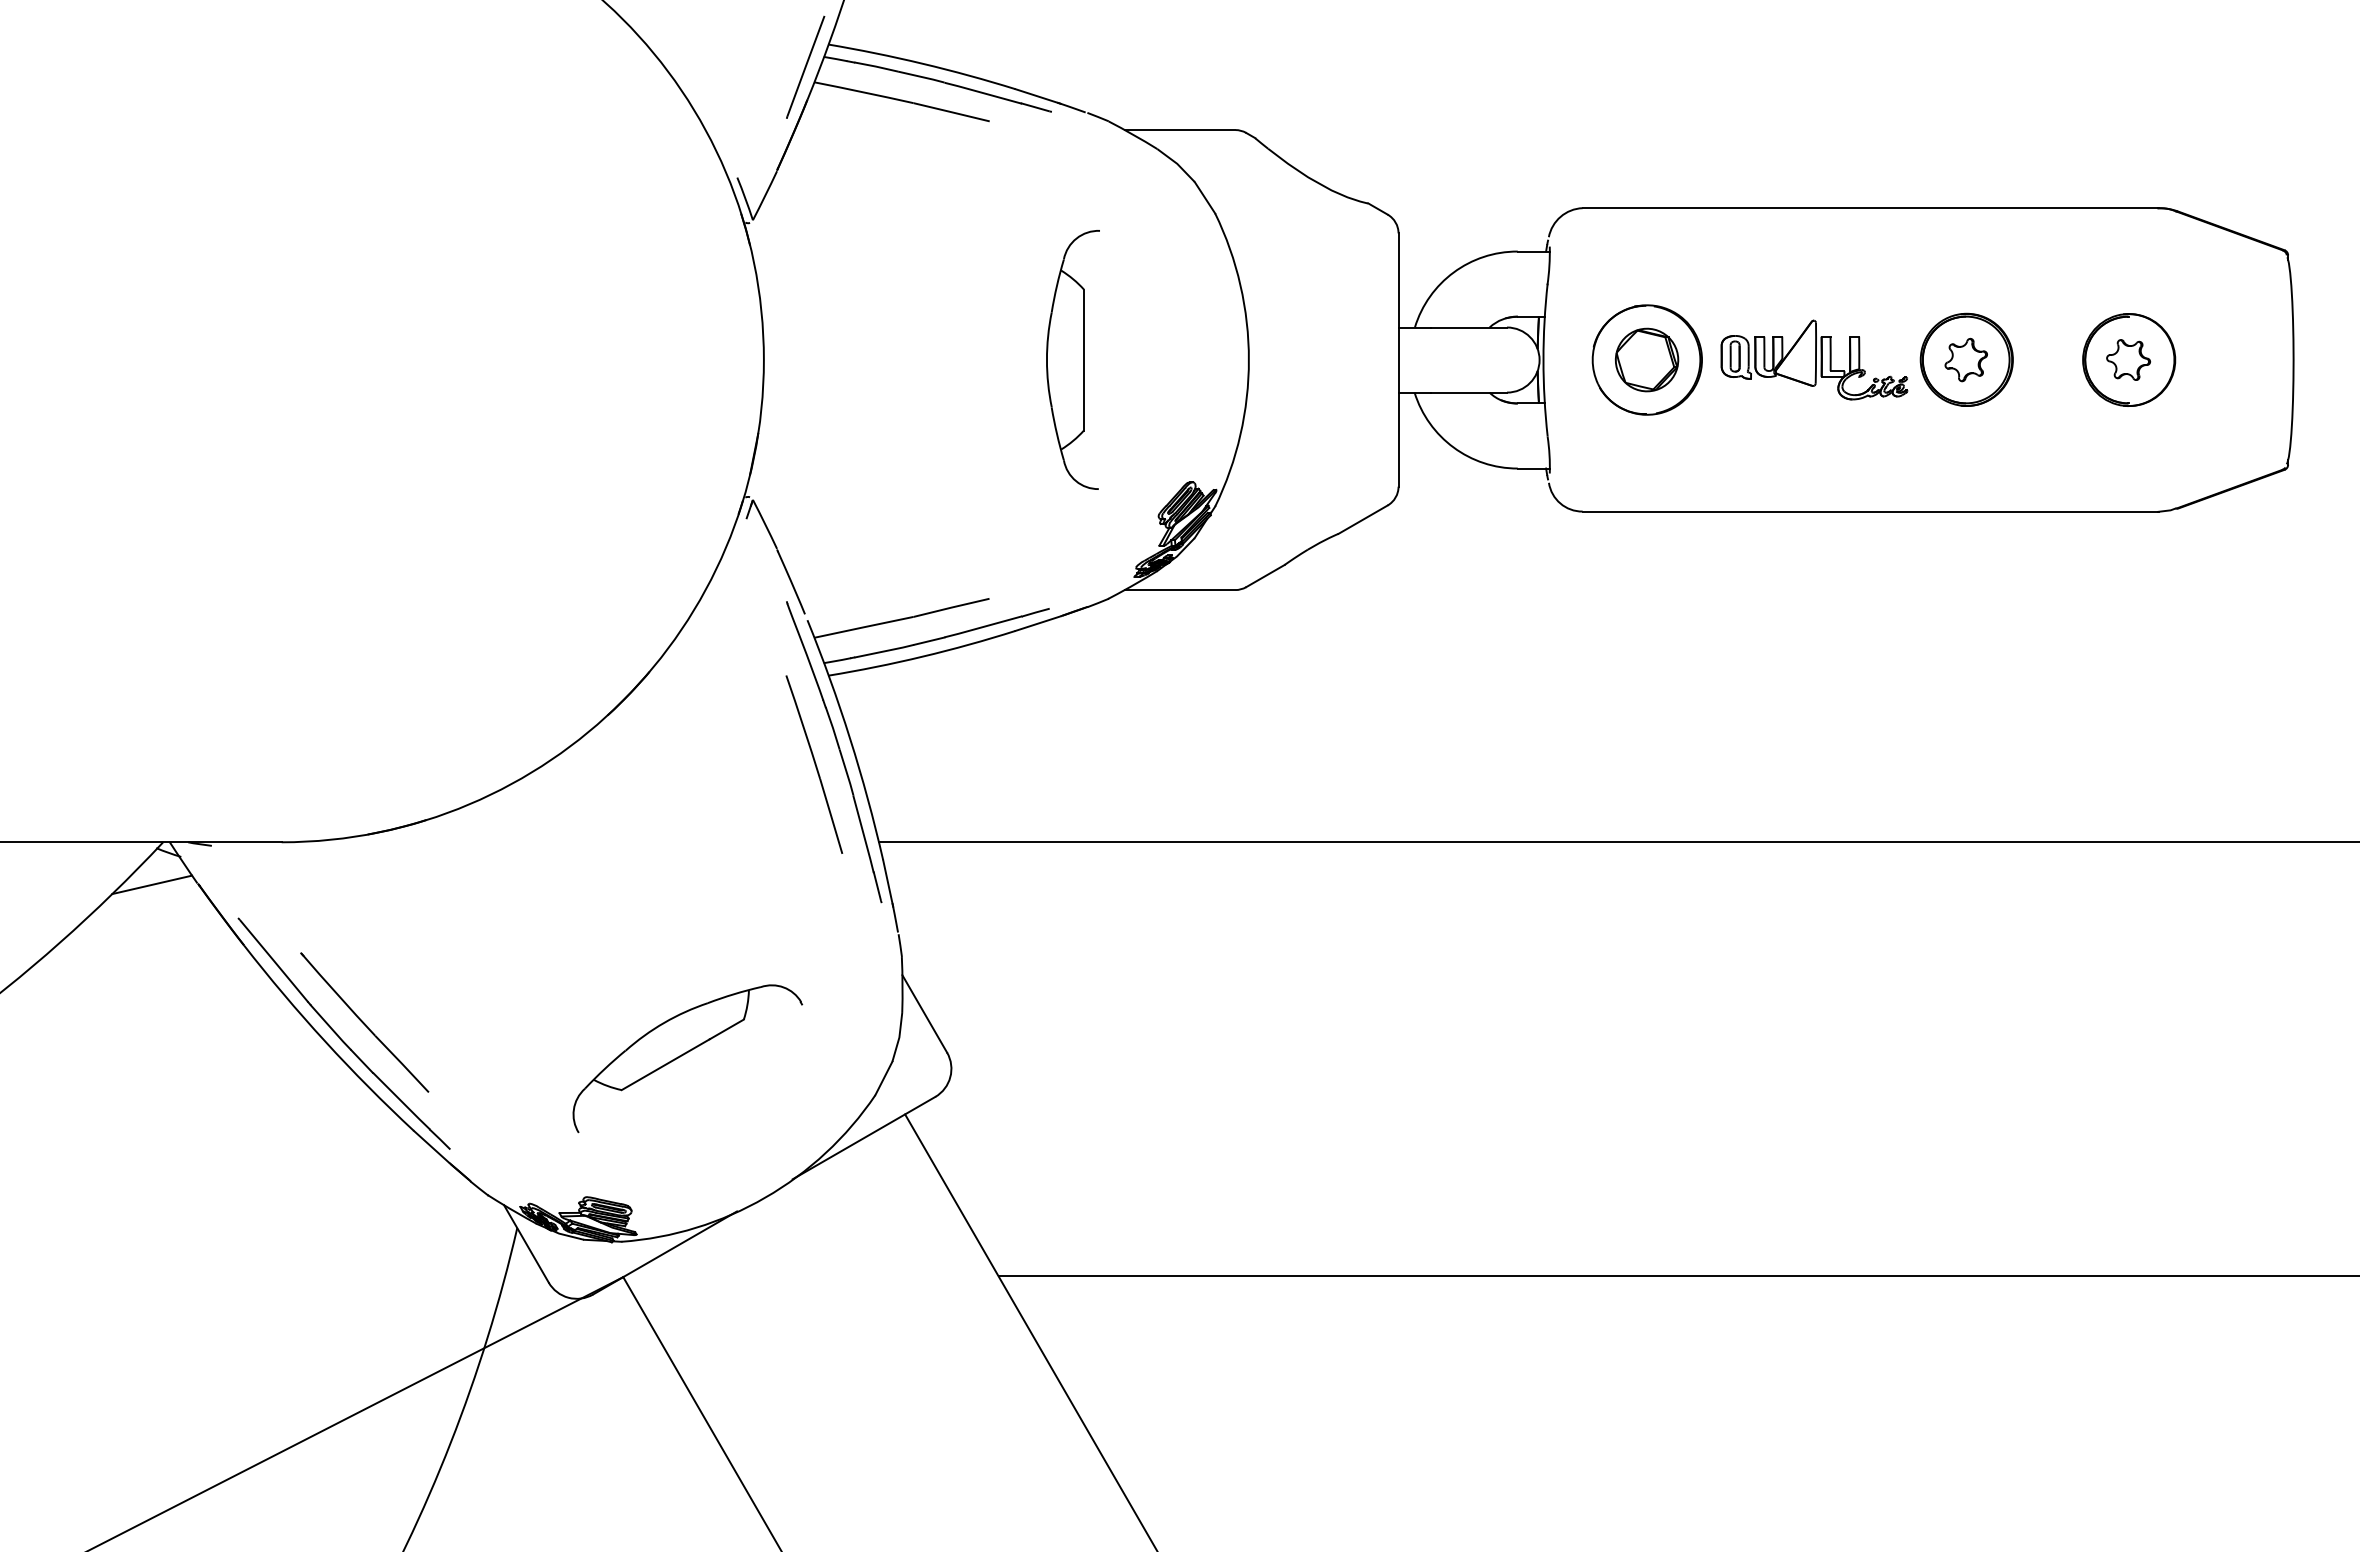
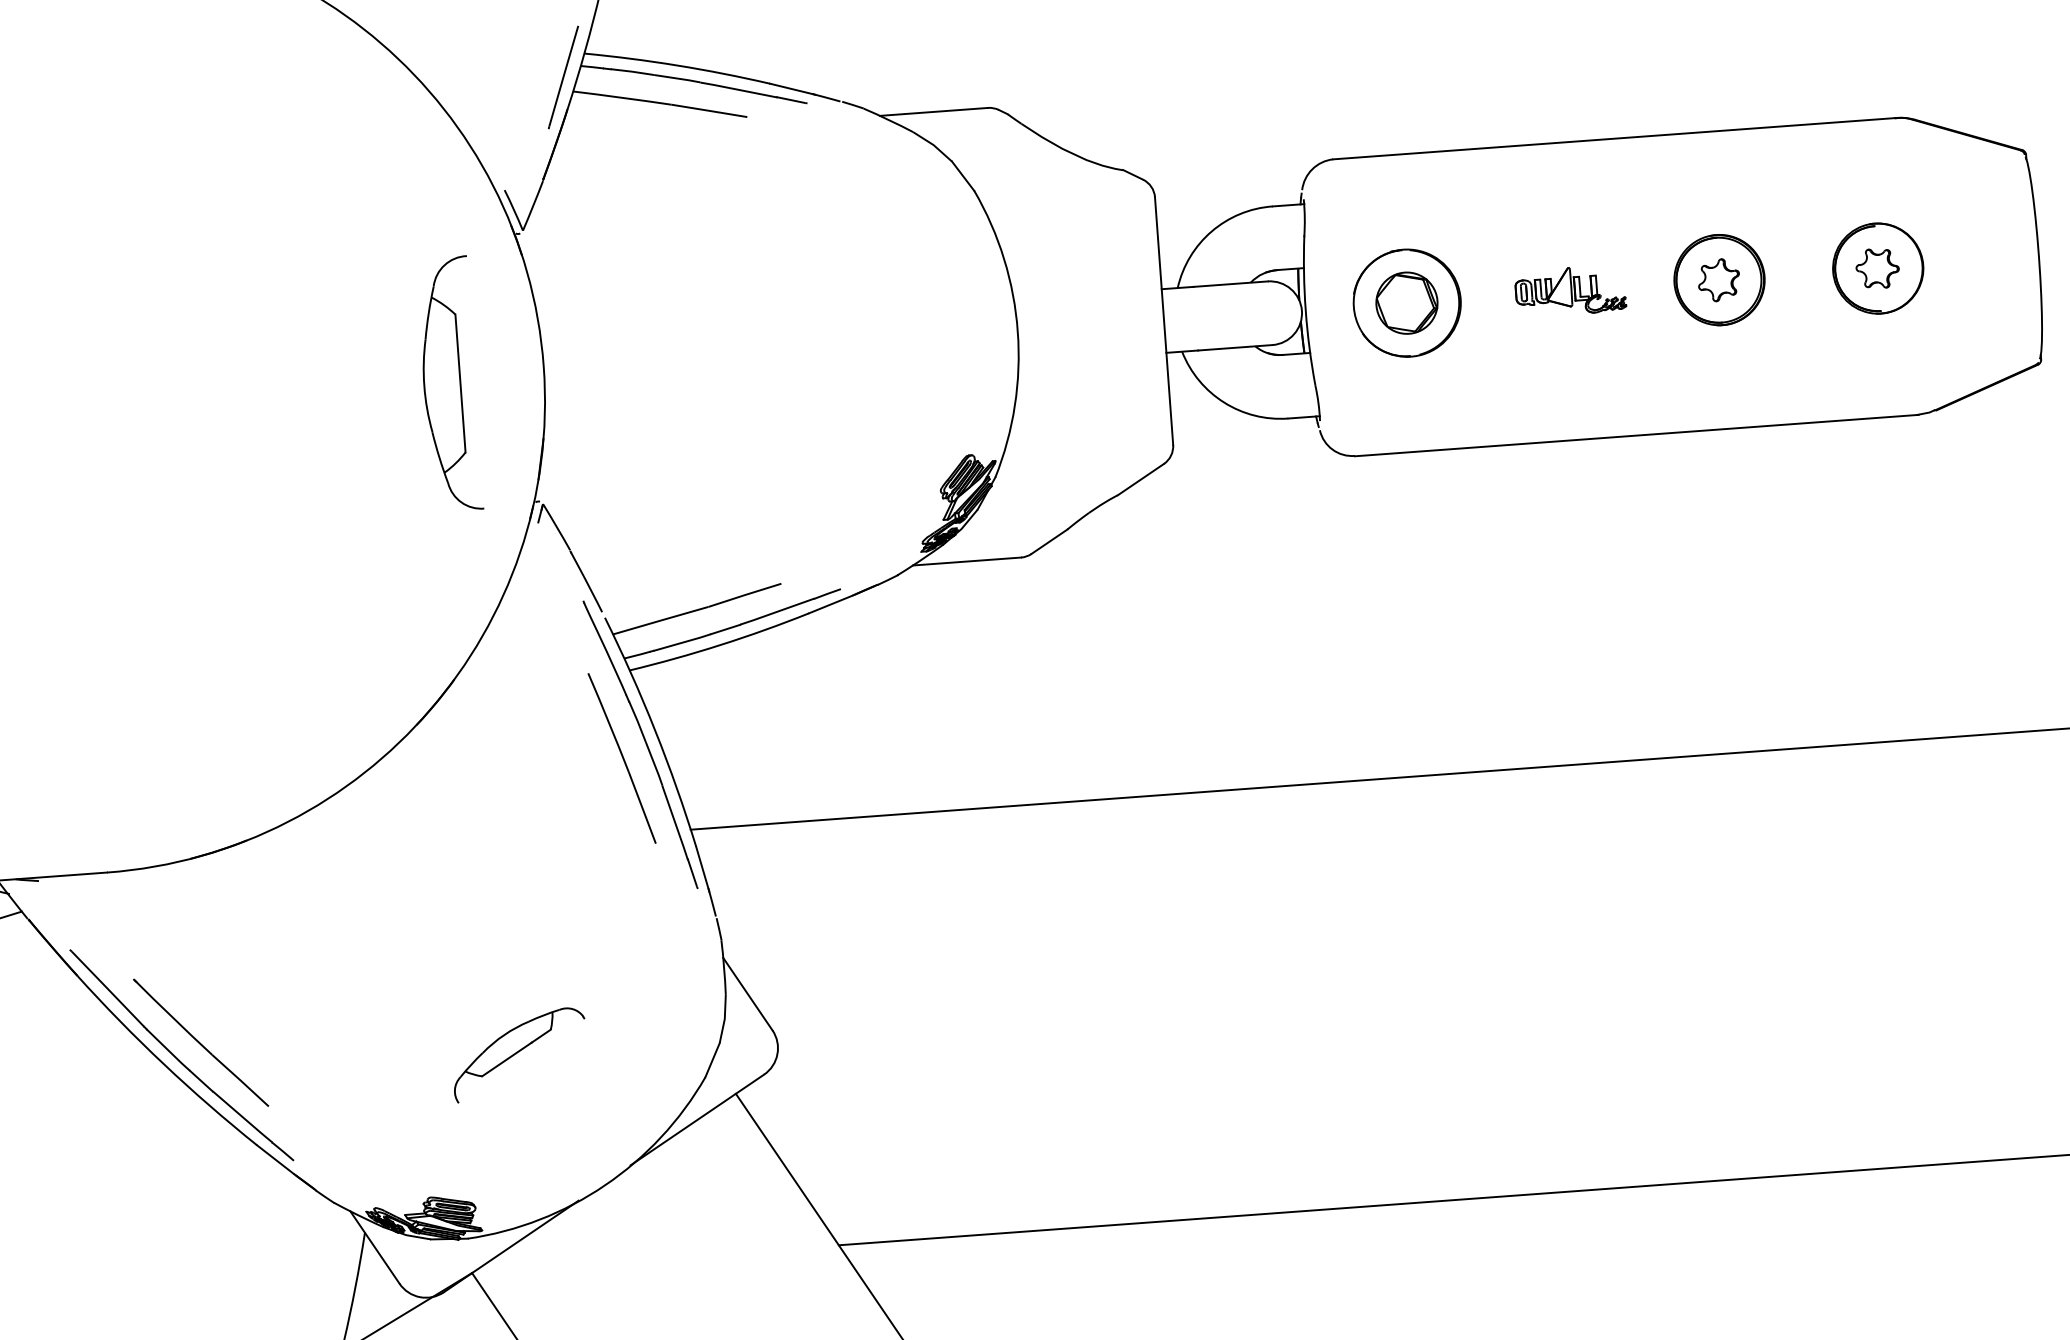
part: (1072, 359) -> (449, 383), moved
part: (1814, 359) -> (1570, 290), size x0.6
part: (687, 1058) -> (519, 1054), size x0.6

